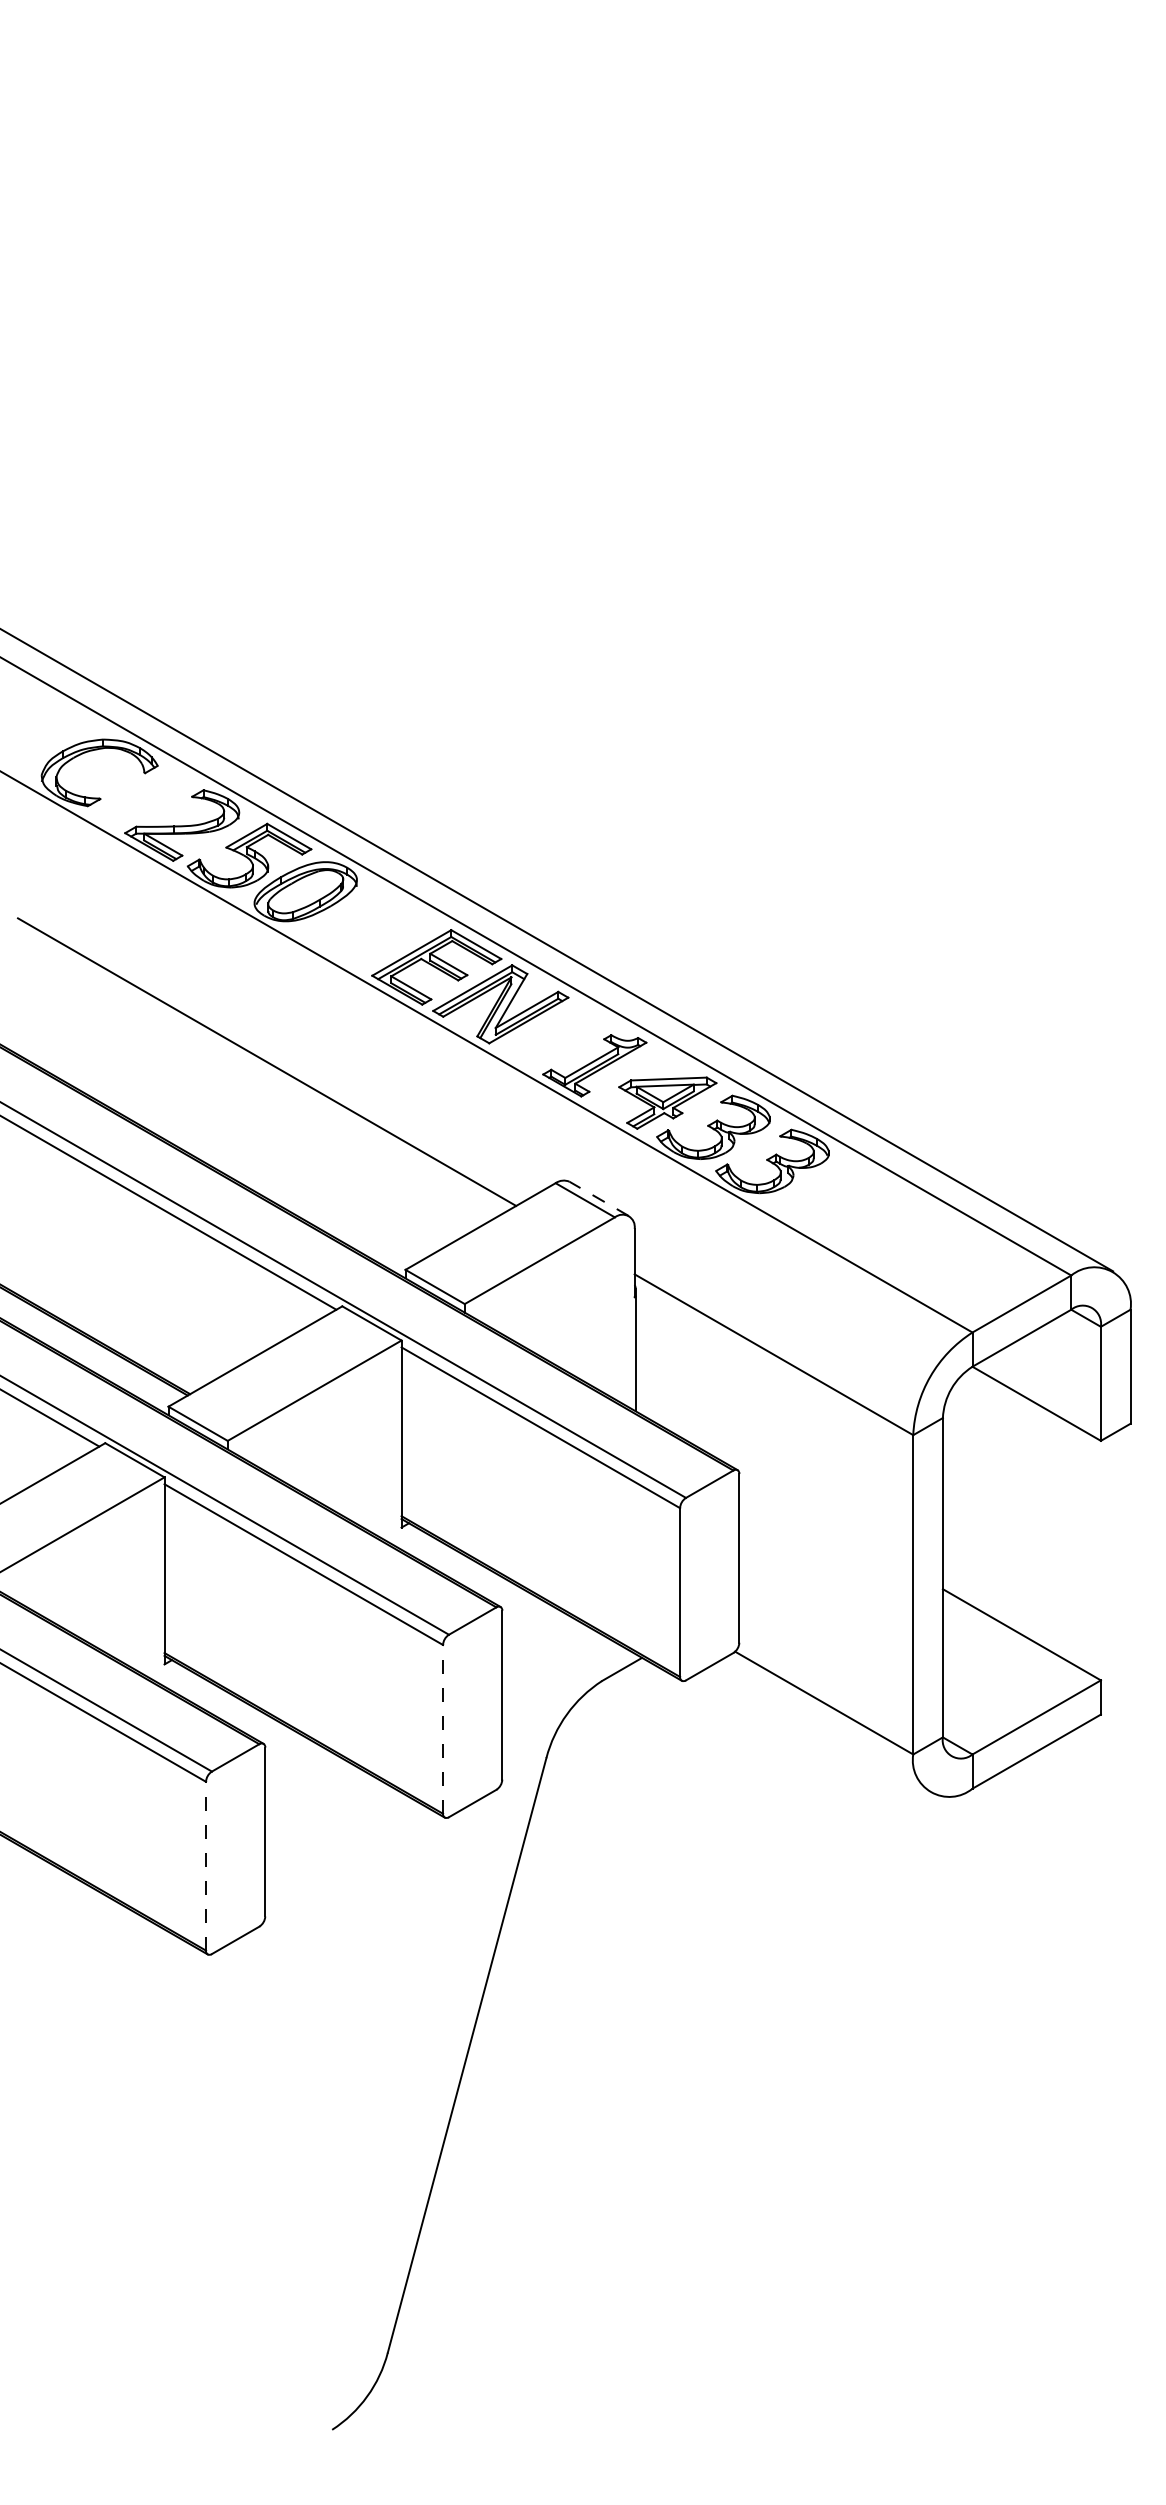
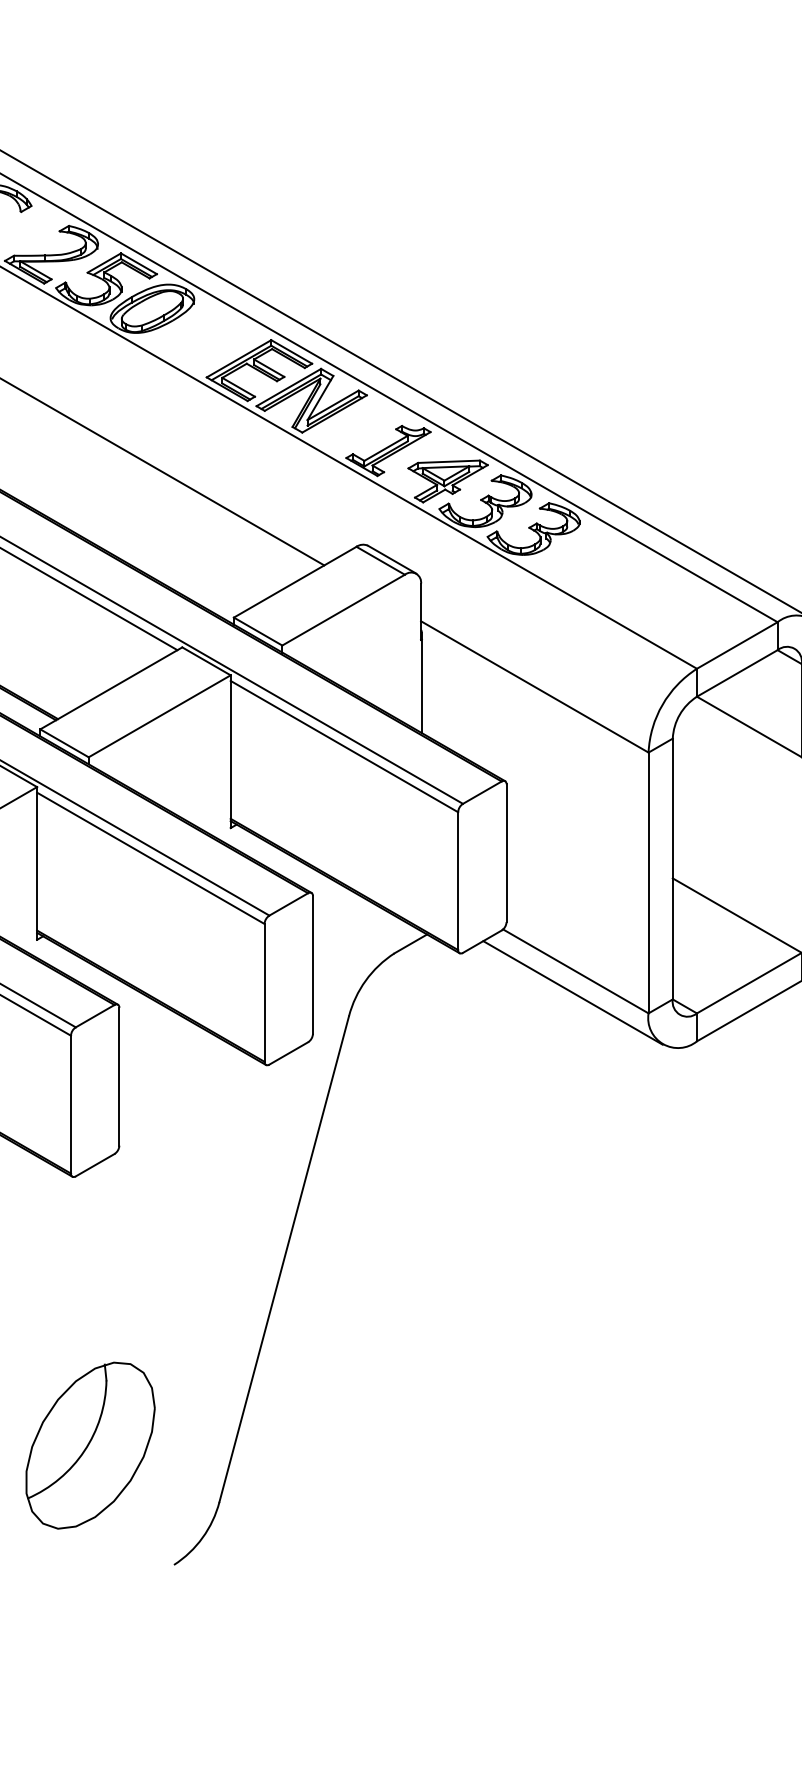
line: (598, 1198) -> (391, 559), dashed -> solid
line: (443, 1728) -> (264, 992), dashed -> solid
line: (820, 1729) -> (572, 992), added
line: (206, 1865) -> (71, 1104), dashed -> solid
part: (229, 2283) -> (90, 1445), added

